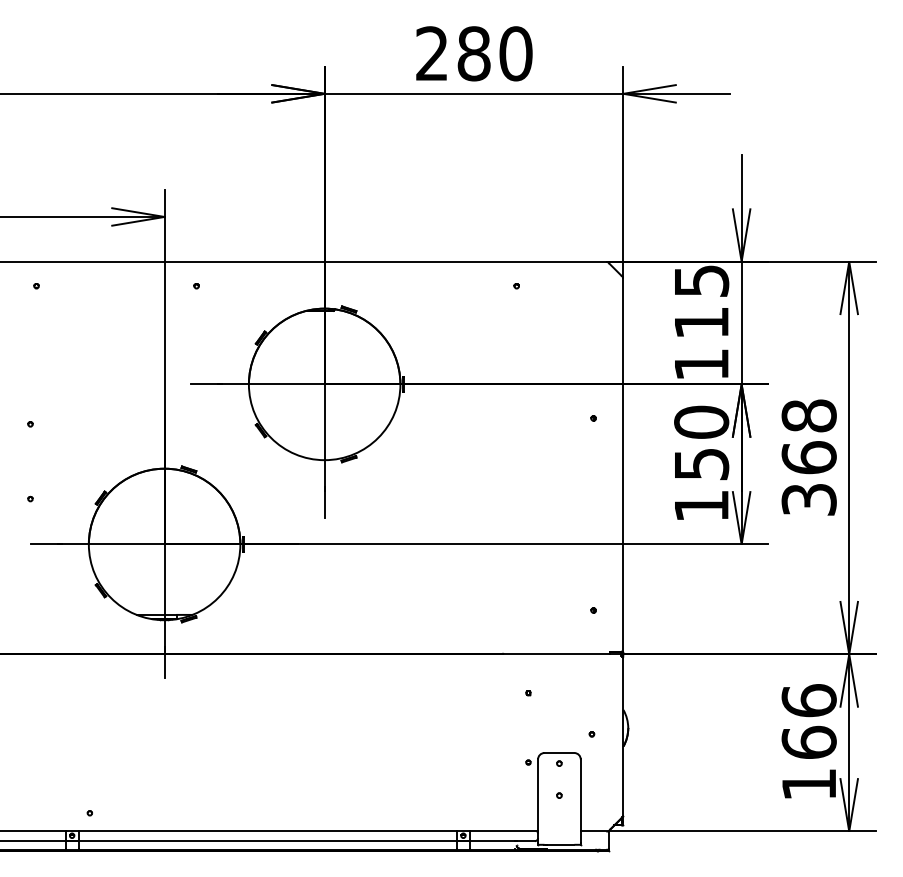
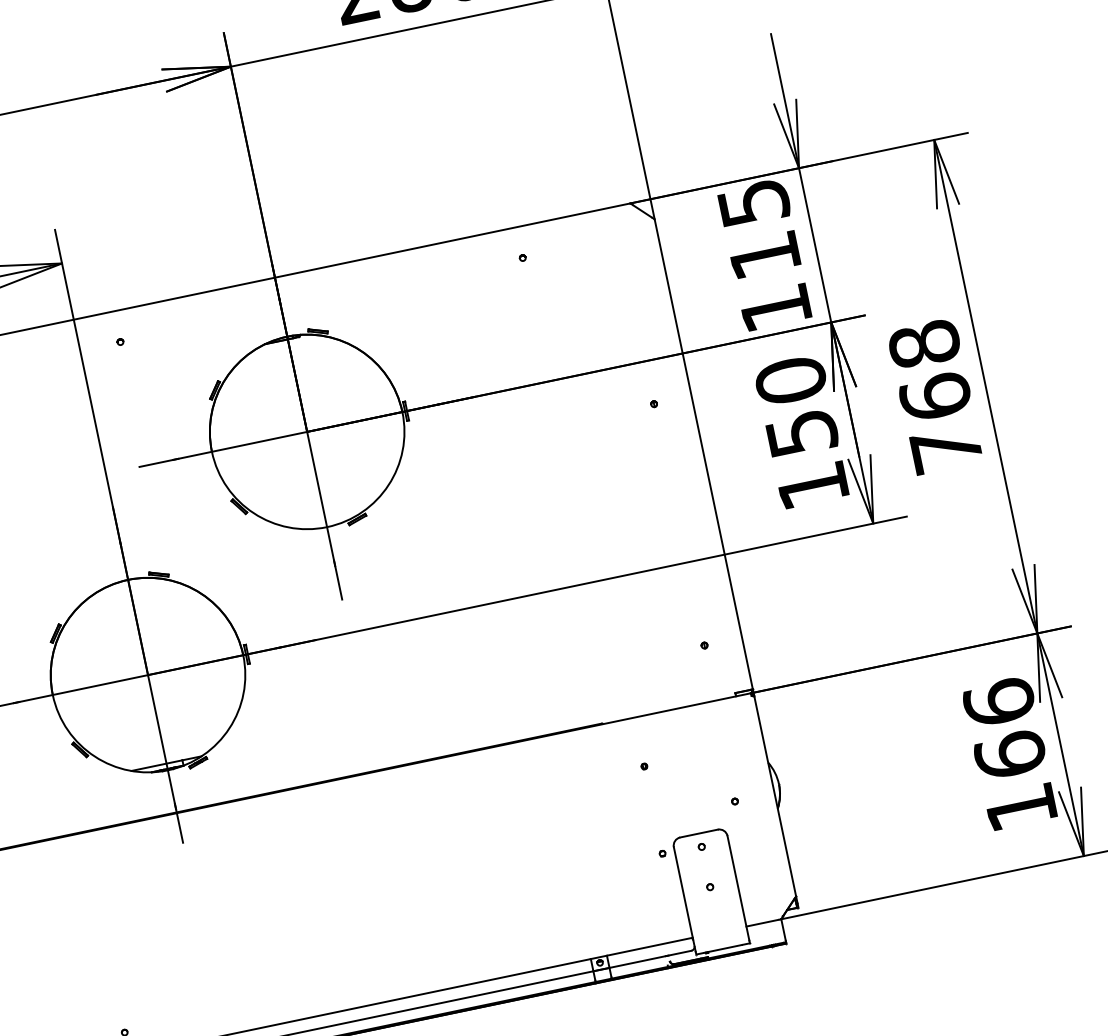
text: (808, 499) -> (945, 449), 368 -> 768

